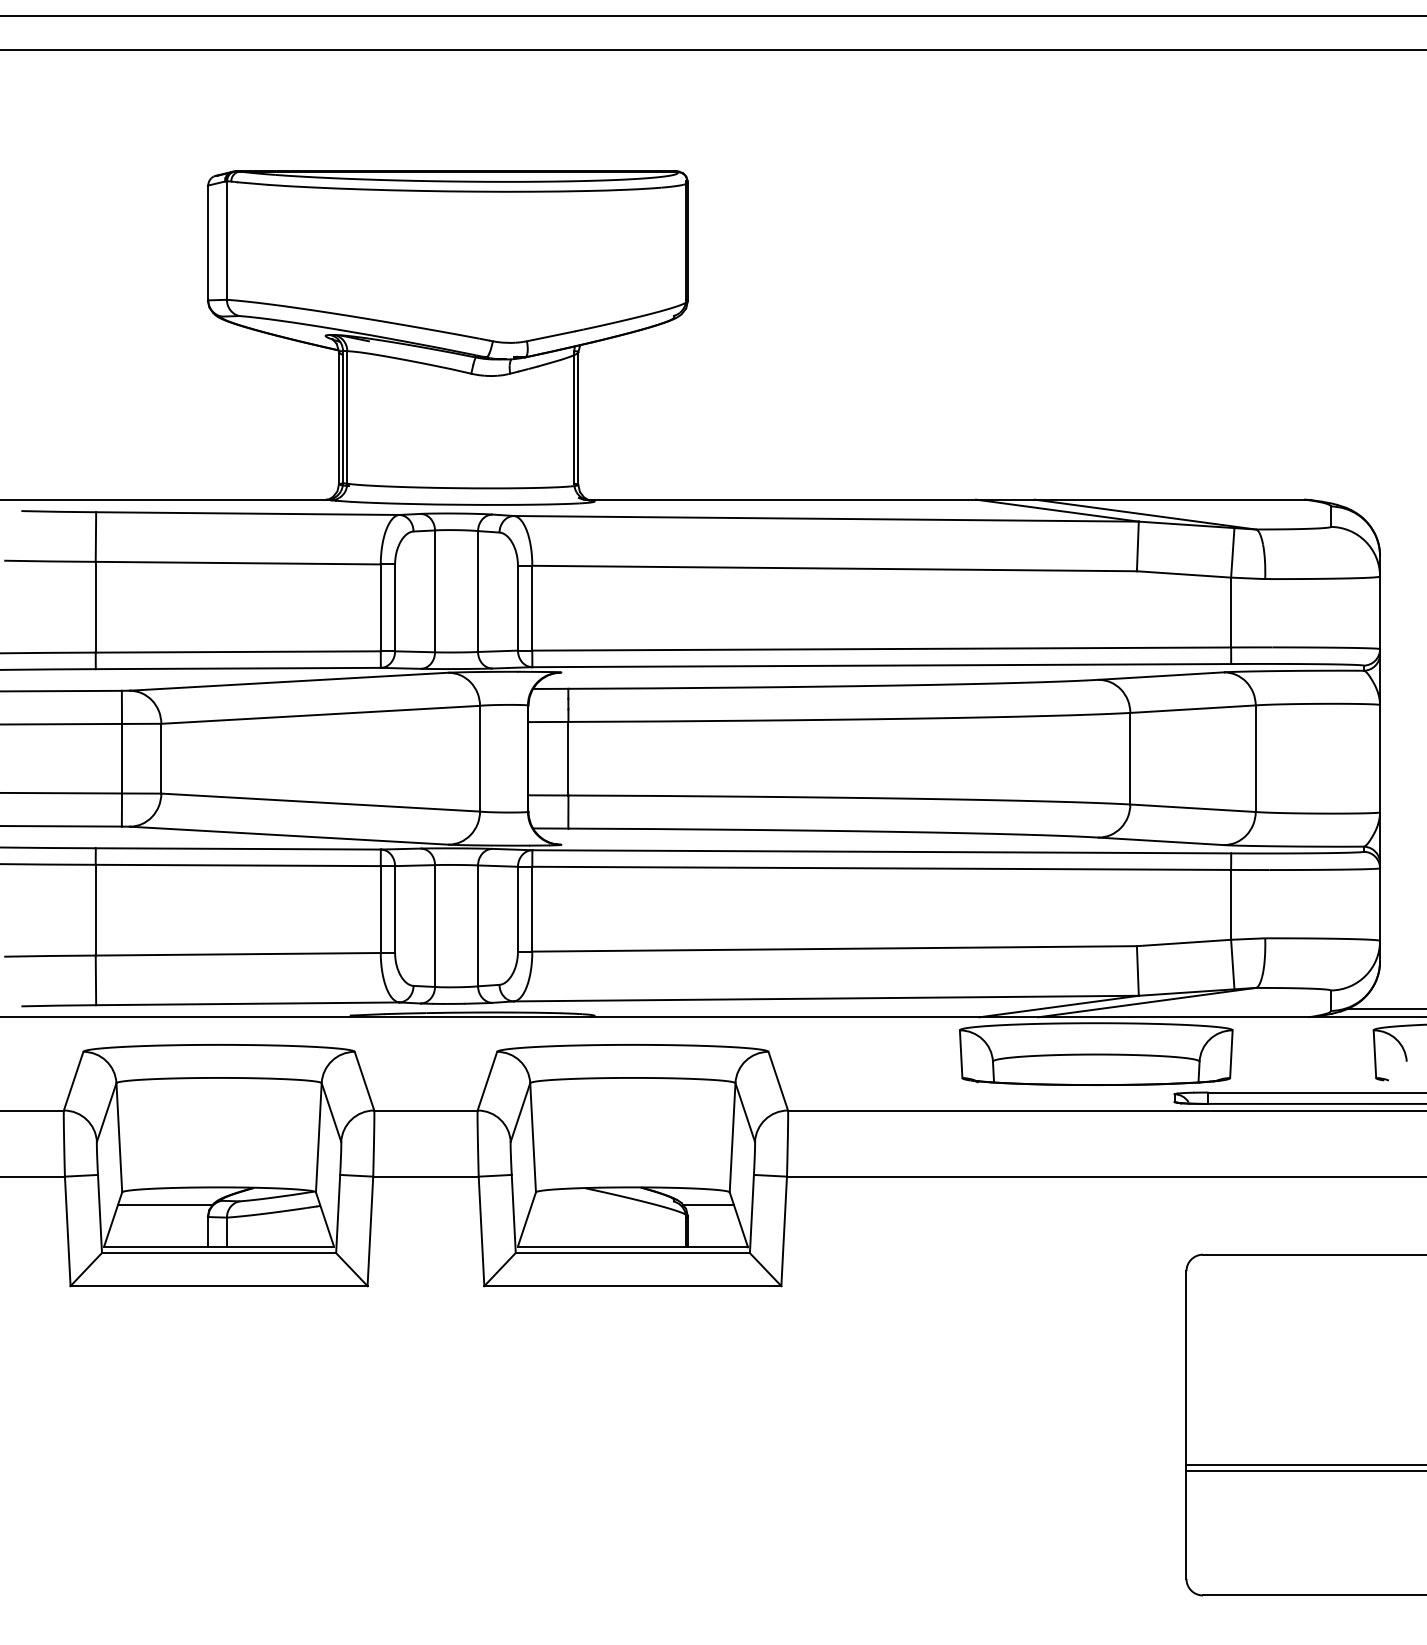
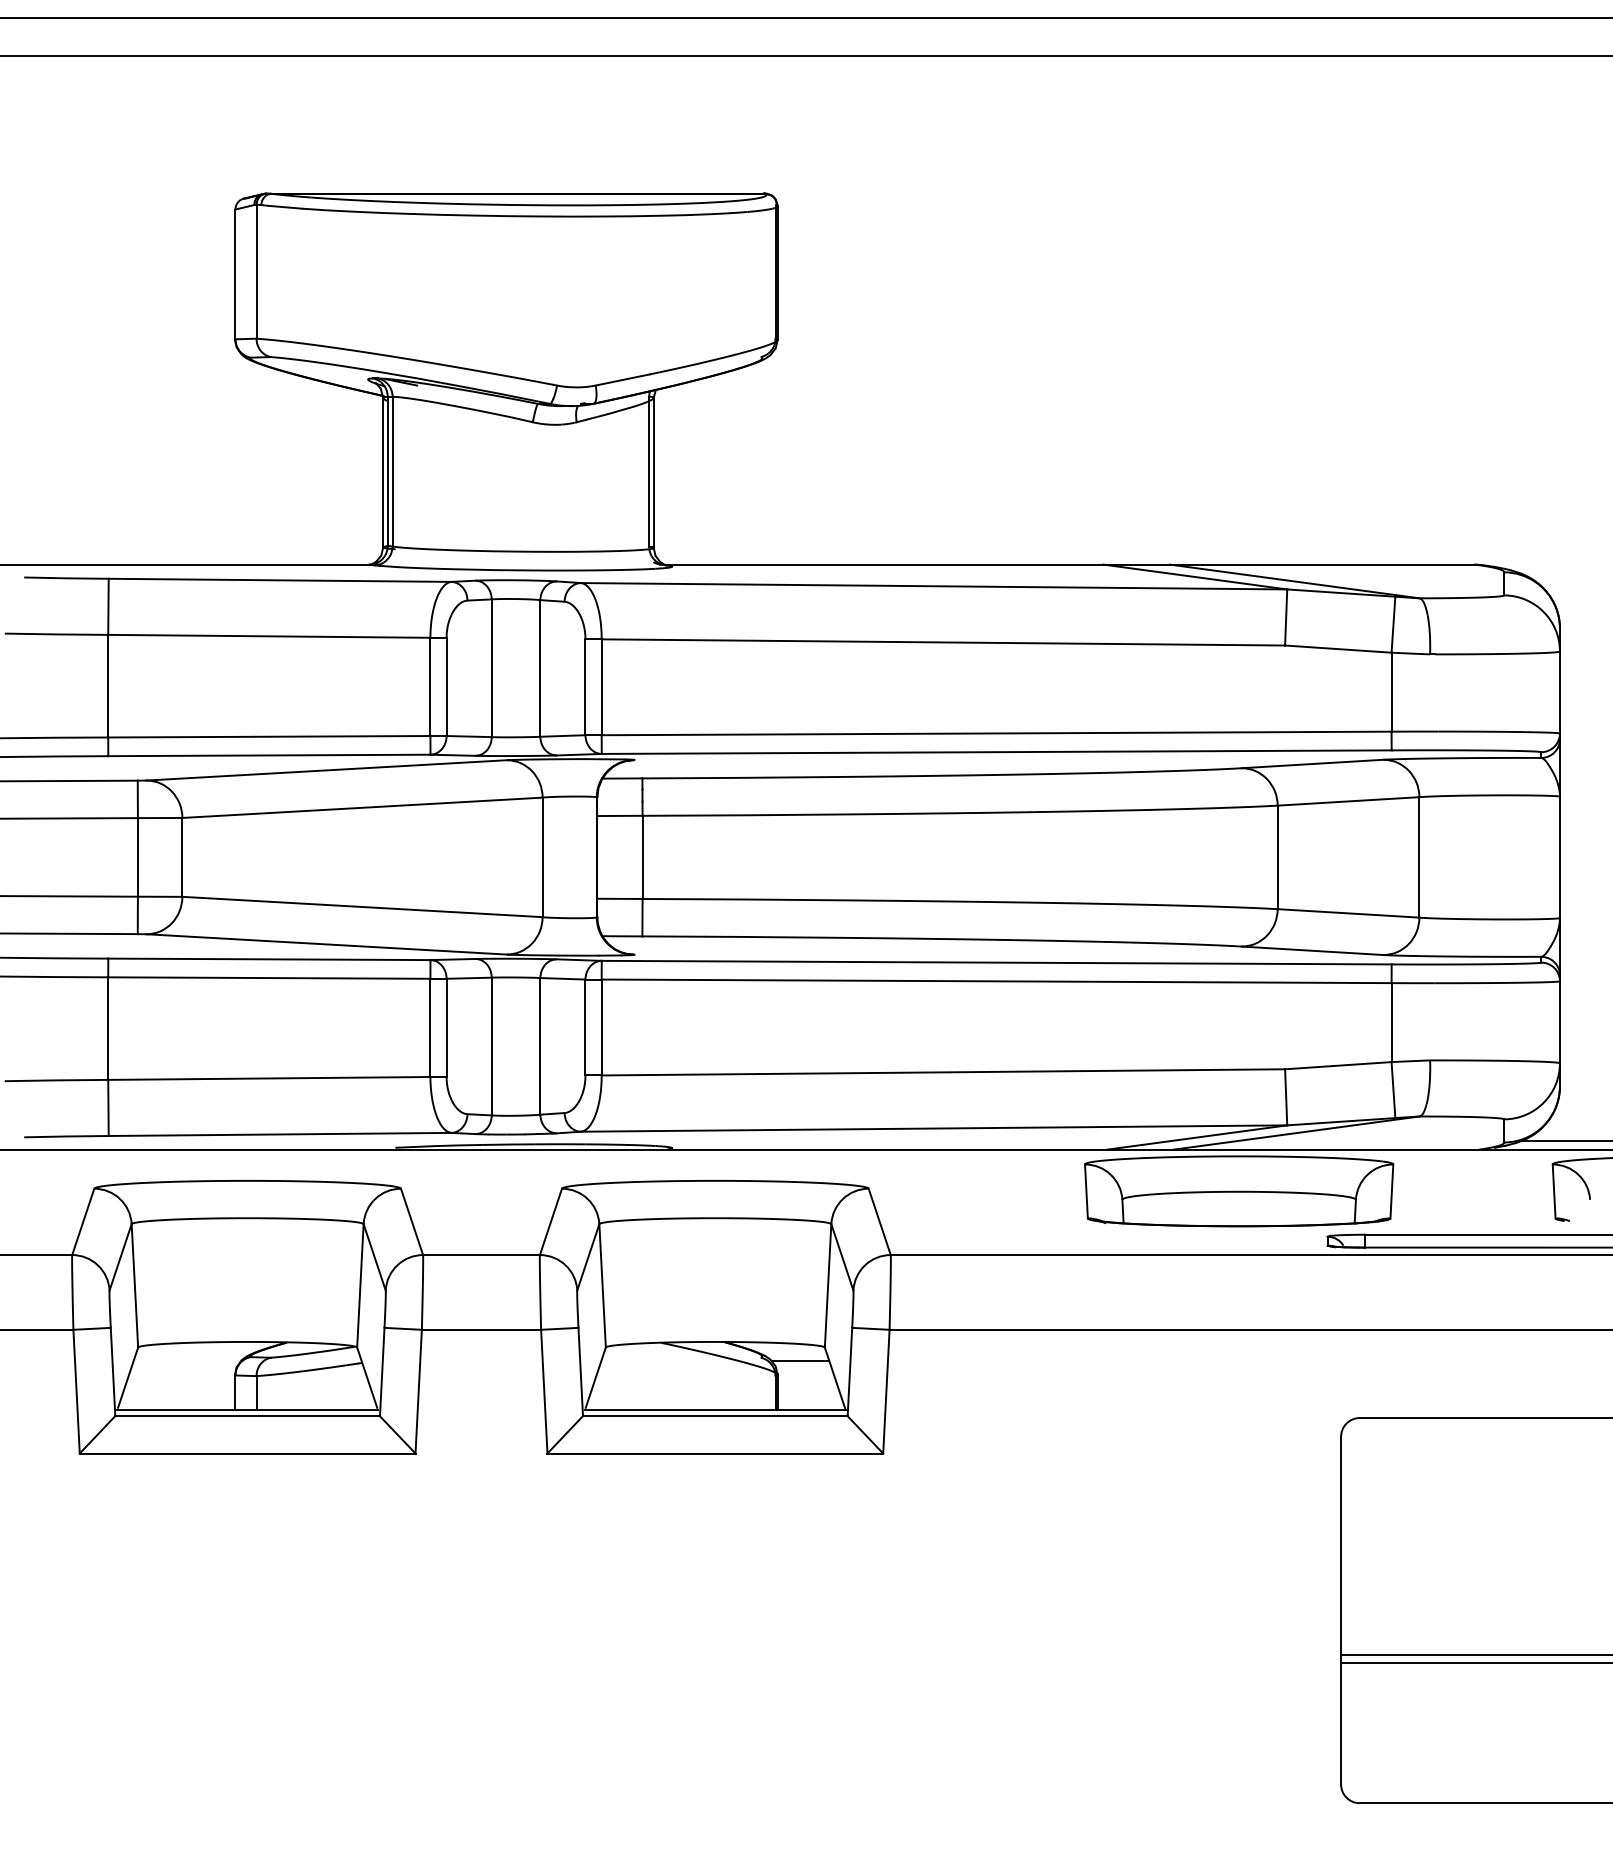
line: (164, 1204) -> (186, 1361), removed

